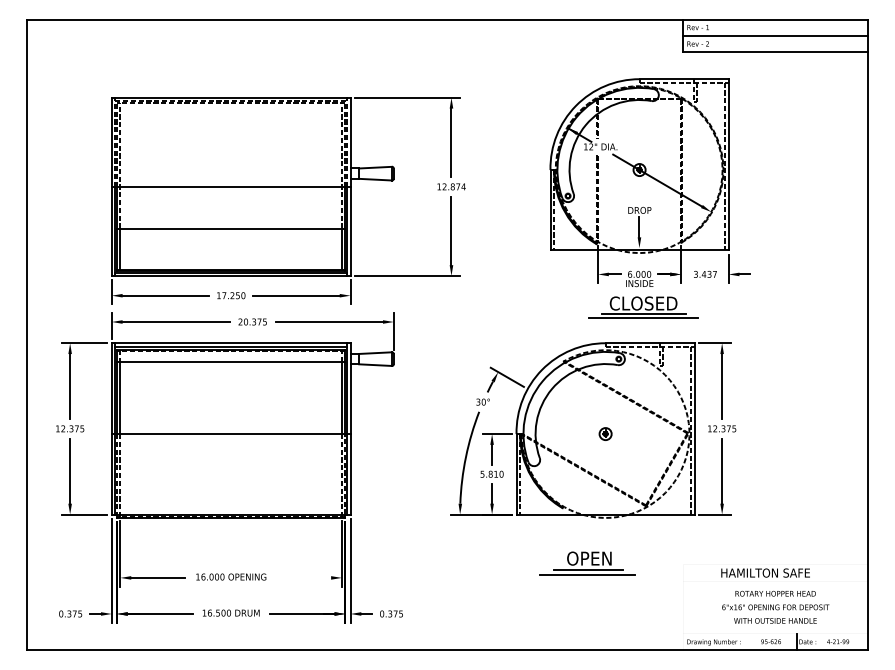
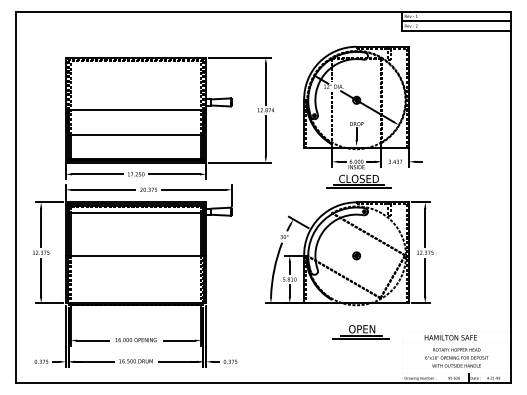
part: (649, 197) -> (362, 116), moved
part: (586, 564) -> (360, 332), moved
line: (303, 577) -> (178, 340), added

